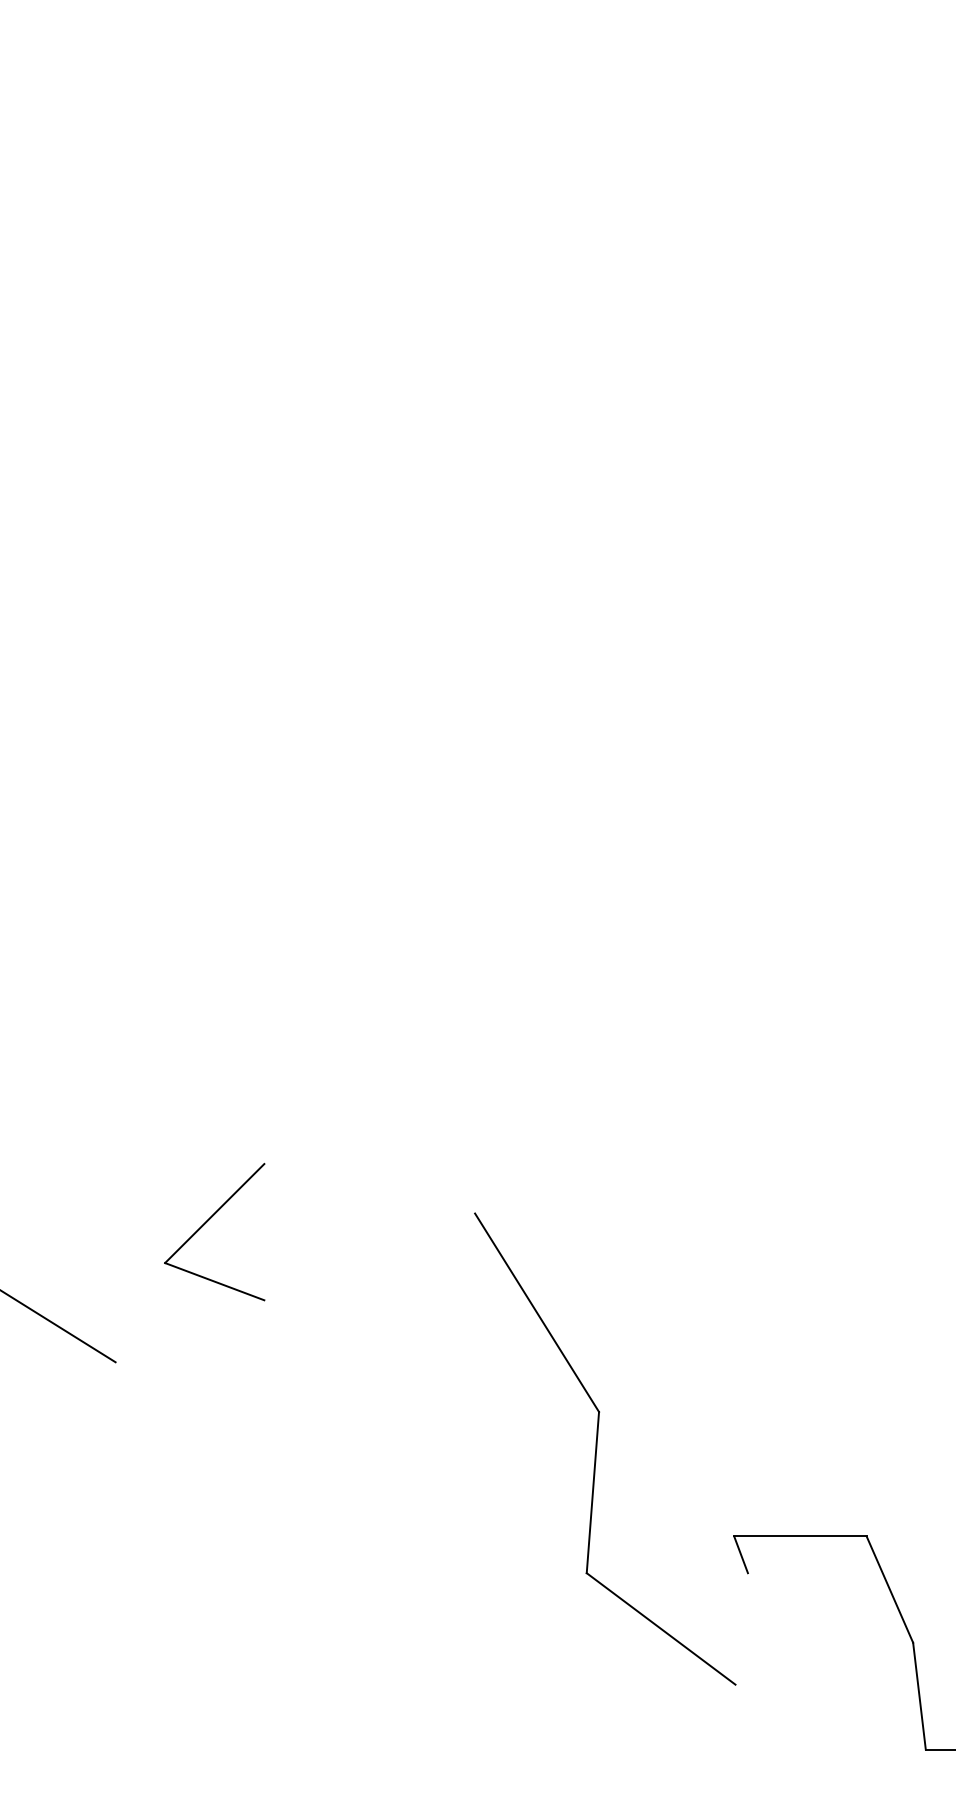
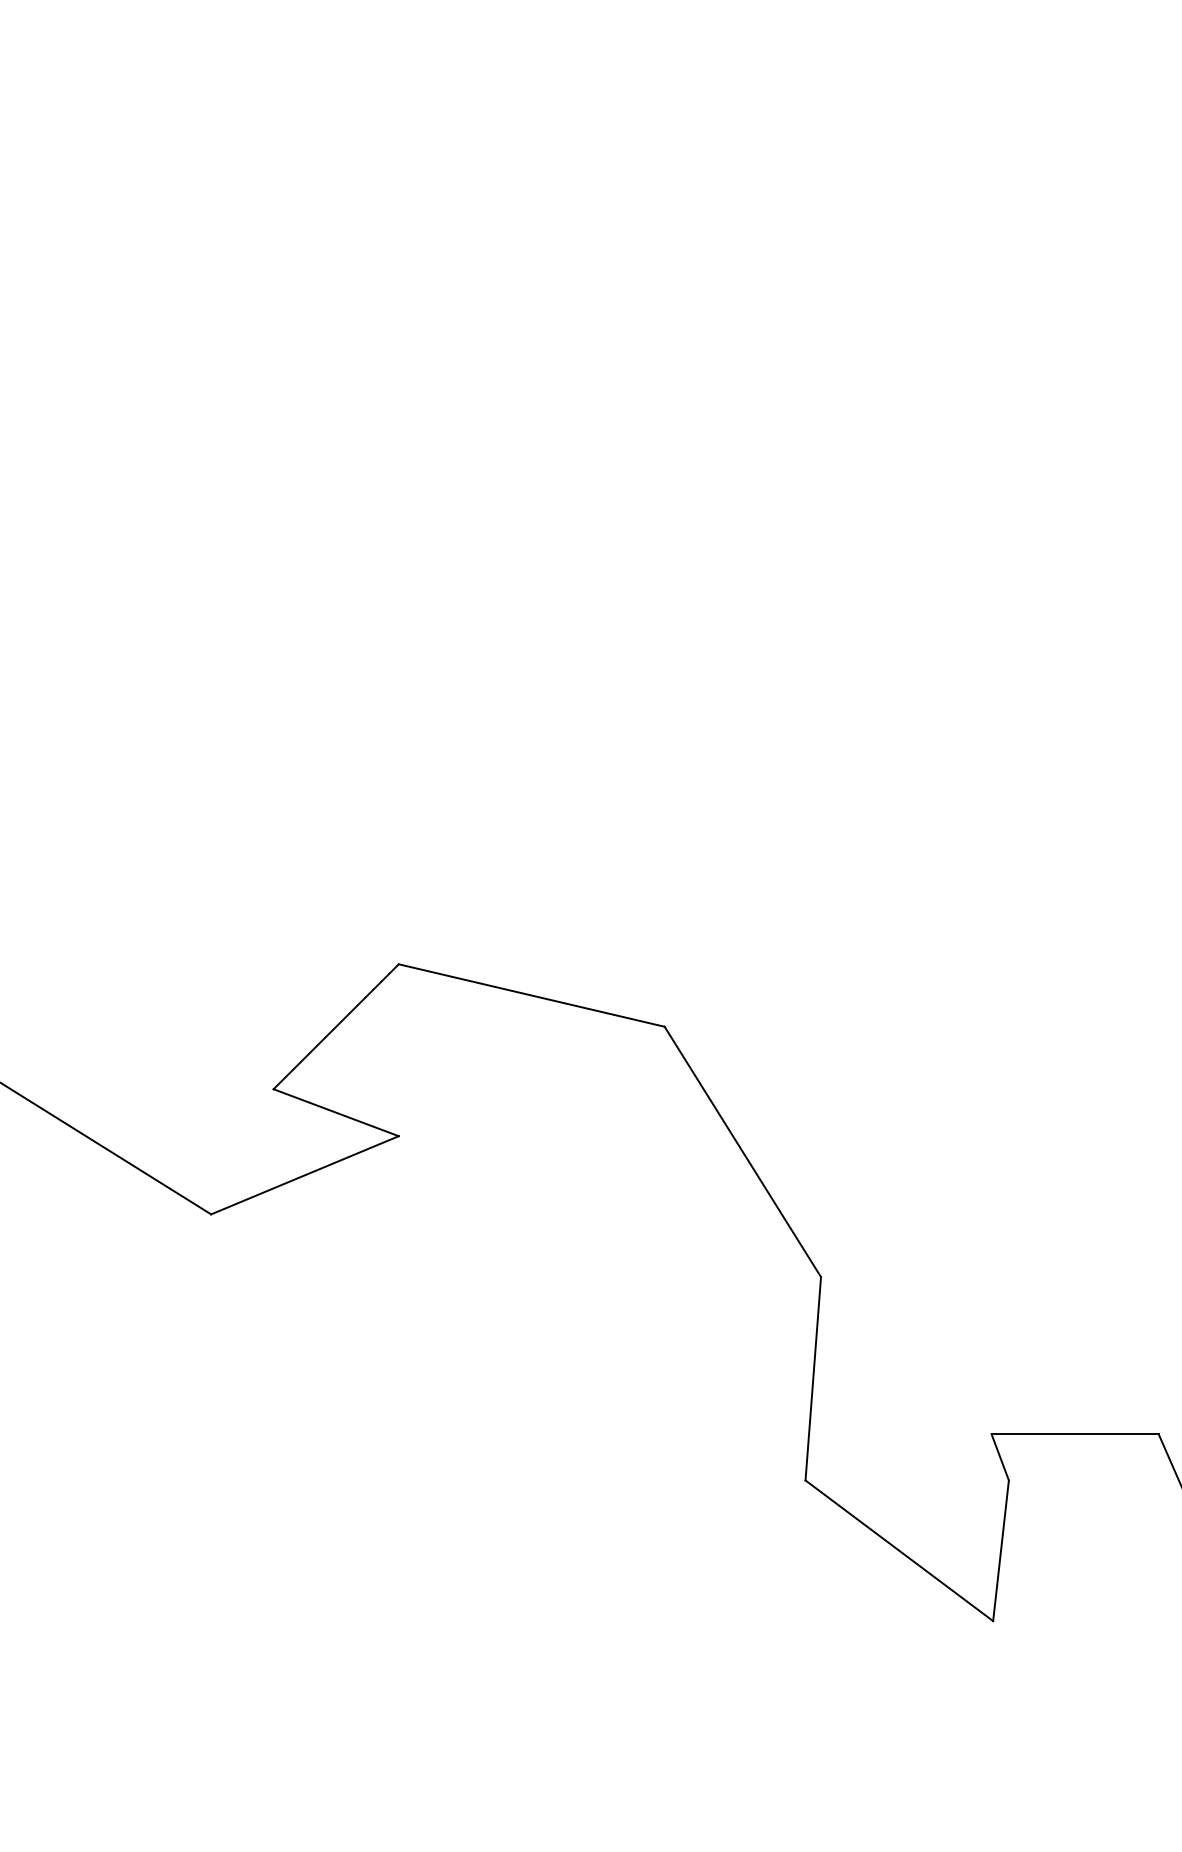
line: (369, 1188) -> (531, 995), added
line: (189, 1331) -> (304, 1175), added
line: (741, 1628) -> (1000, 1550), added

